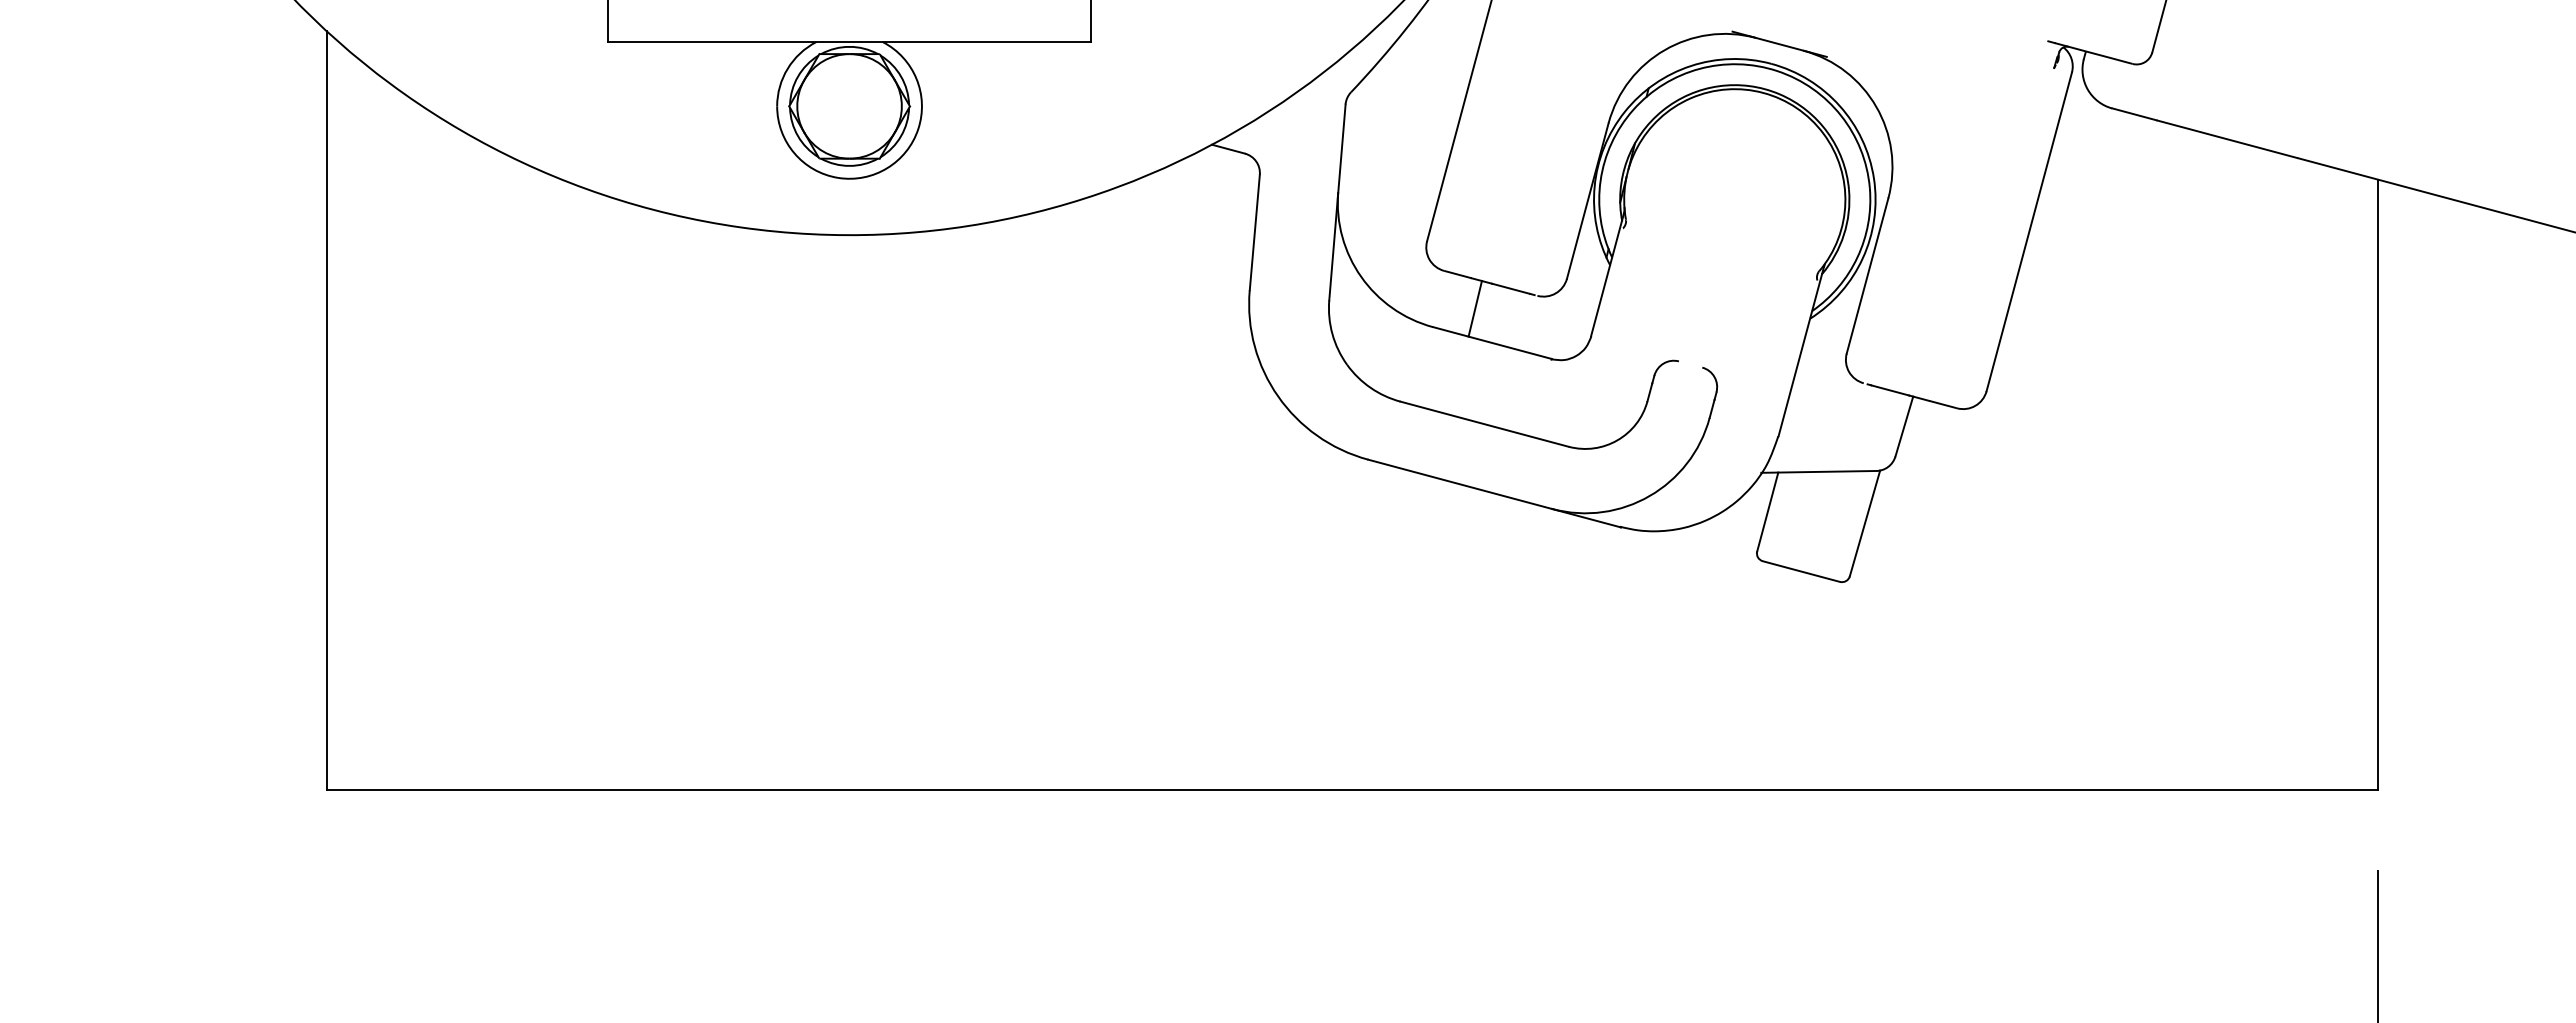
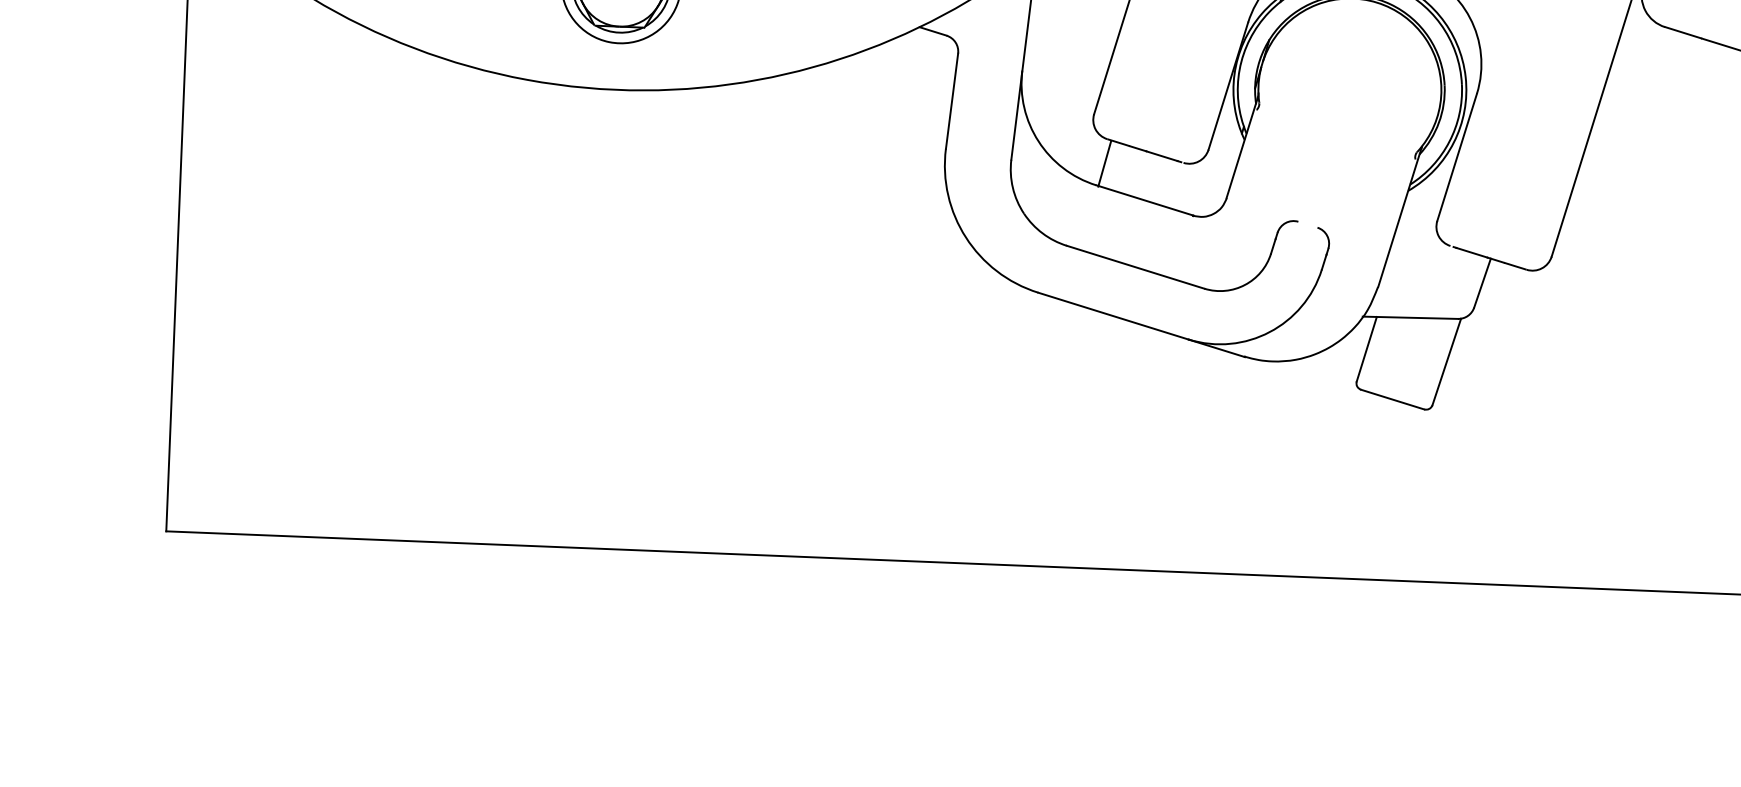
line: (1474, 308) -> (1104, 163), moved

